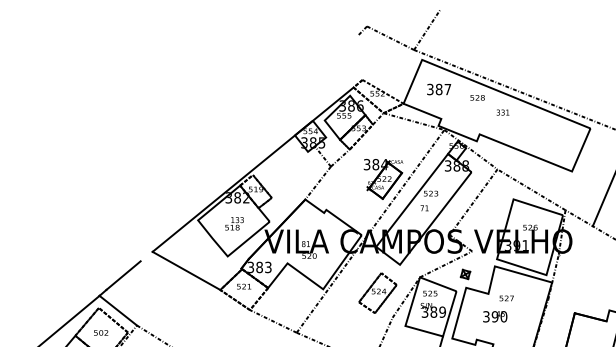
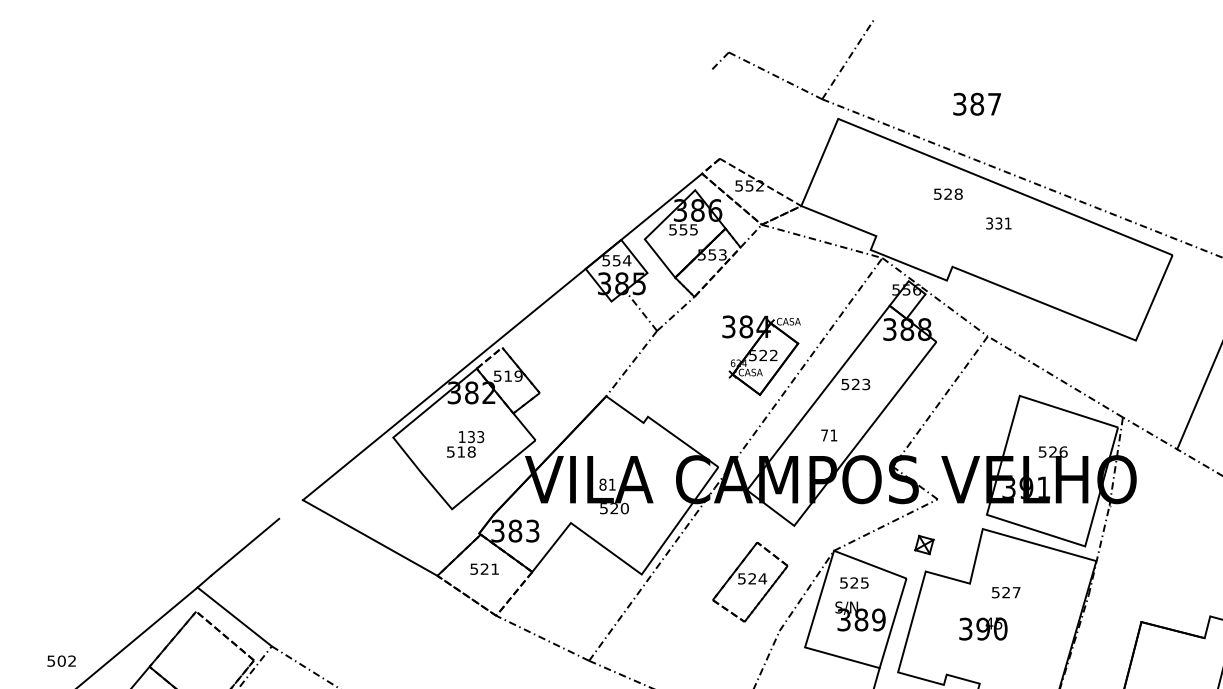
text: (439, 89) -> (977, 104), moved
text: (424, 208) -> (828, 435), moved
text: (101, 332) -> (62, 660), moved

